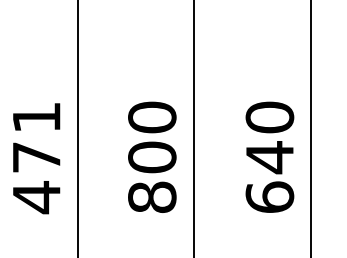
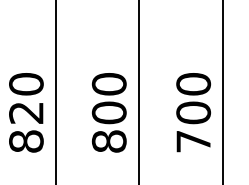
text: (36, 157) -> (26, 112), 471 -> 820
text: (269, 176) -> (193, 126), 640 -> 700

